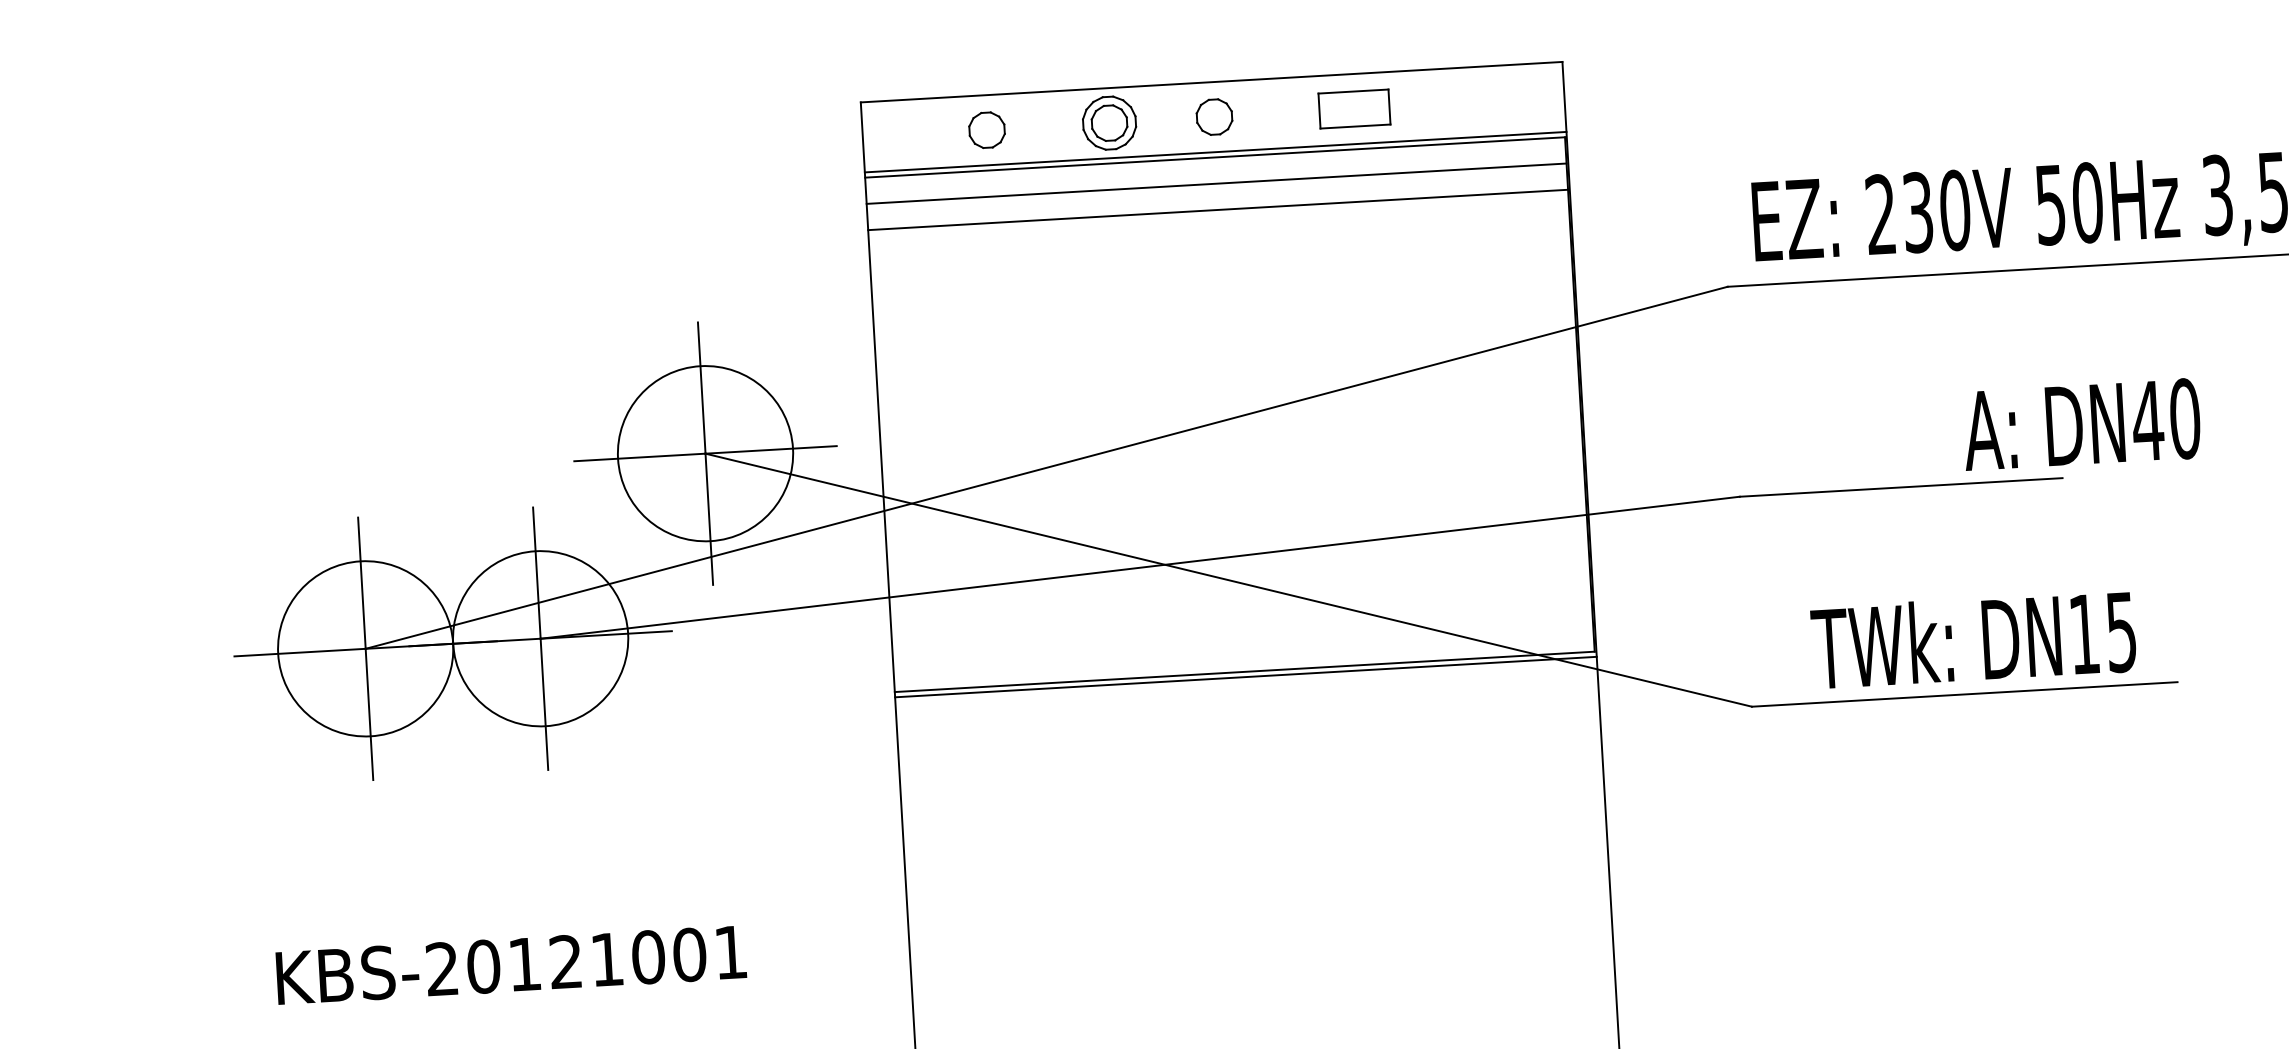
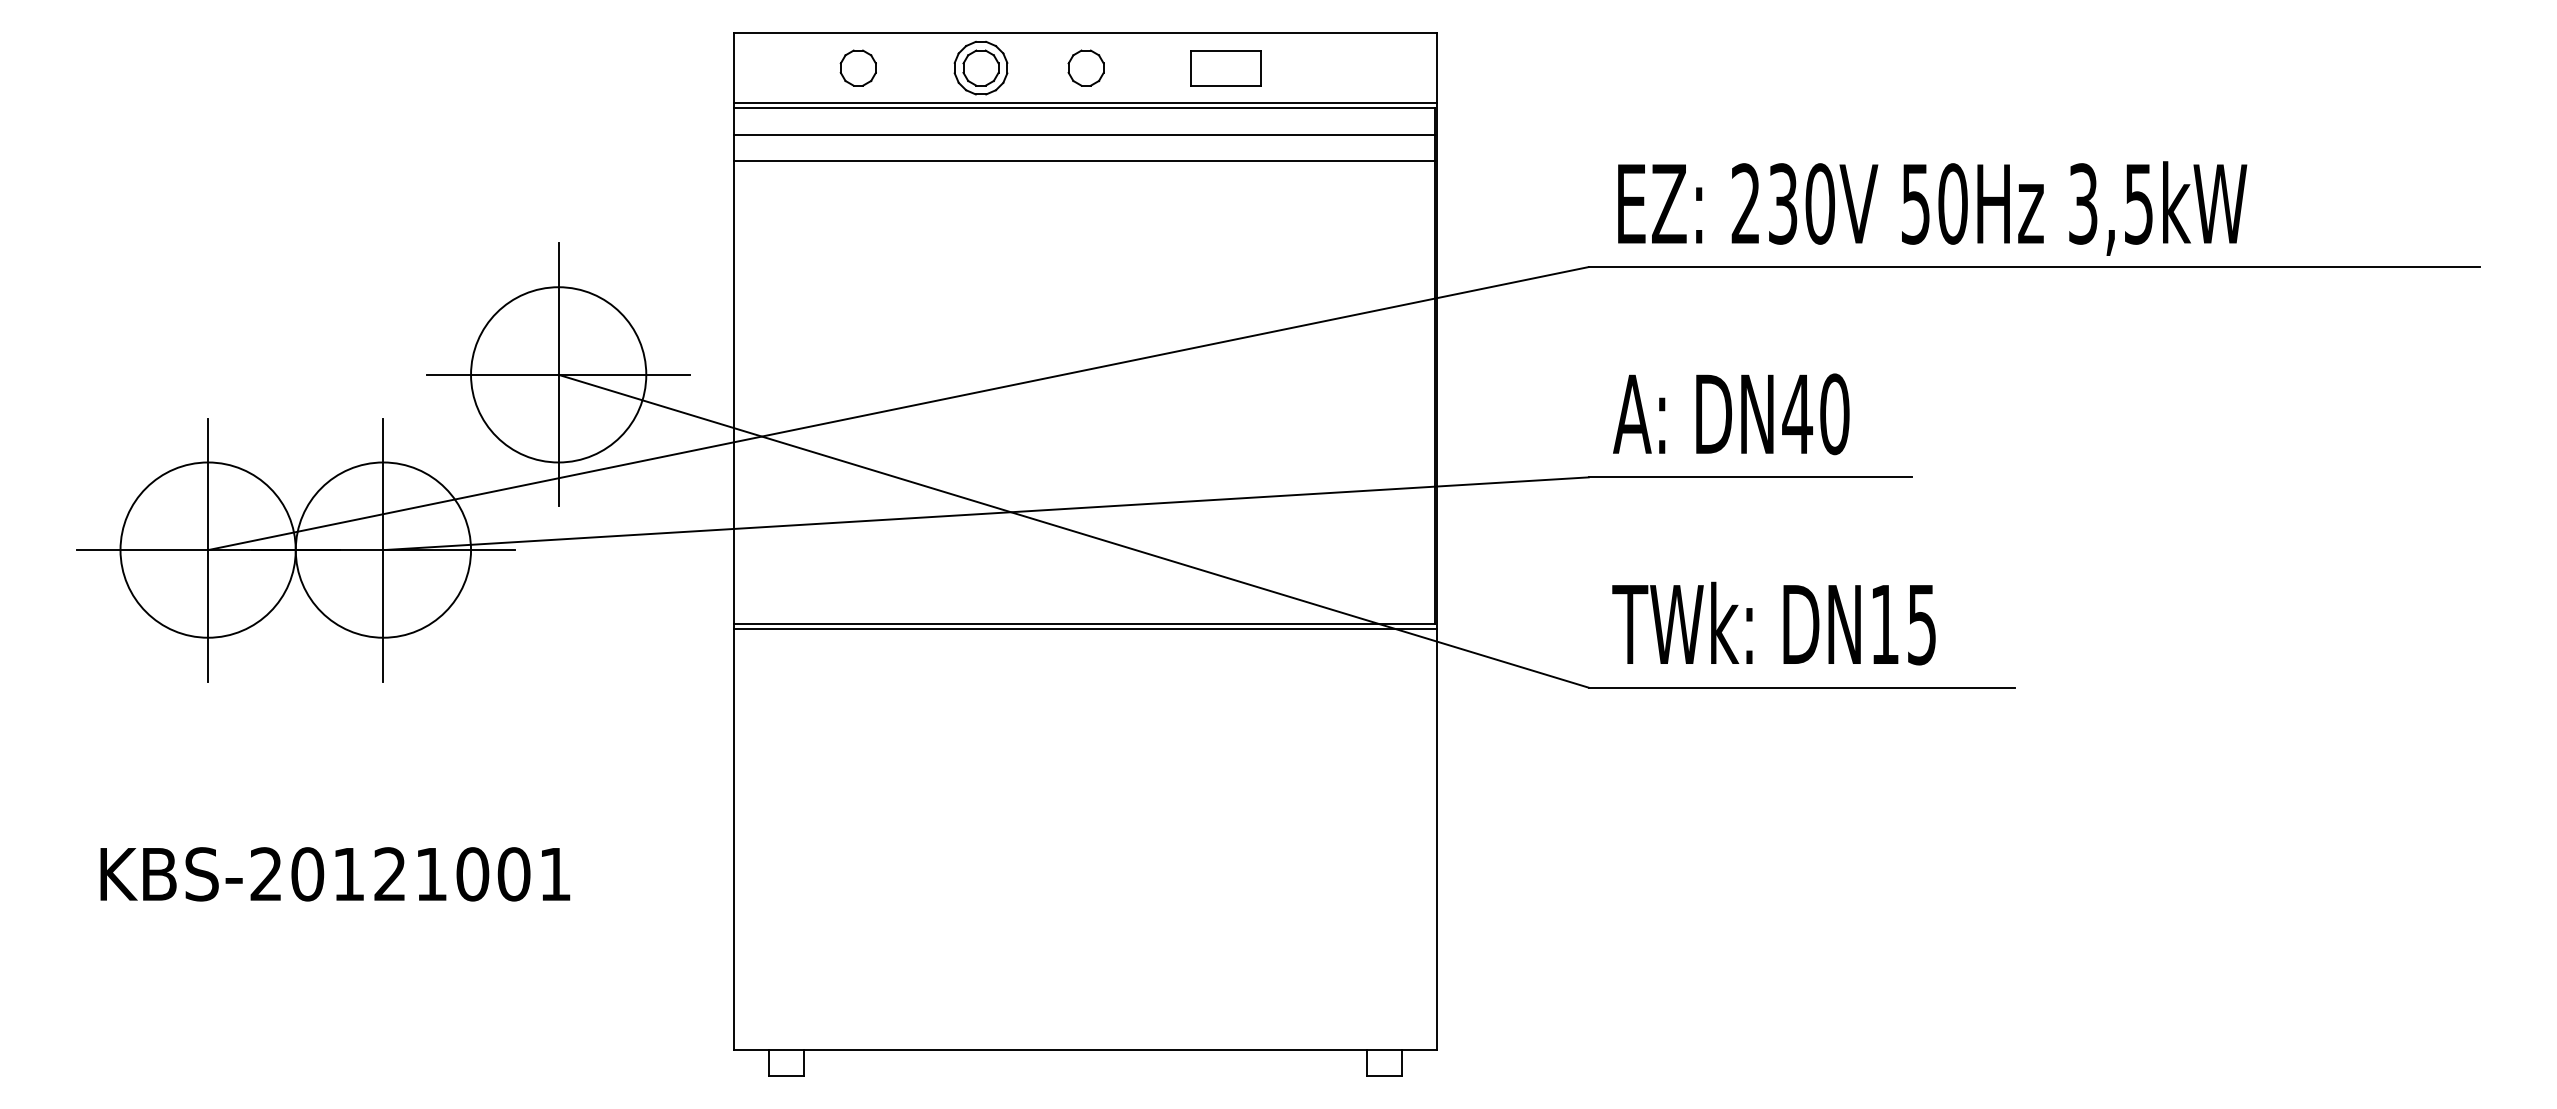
text: (2081, 425) -> (1731, 414), moved
text: (1973, 639) -> (1773, 623), moved

